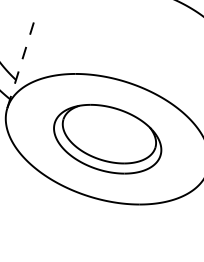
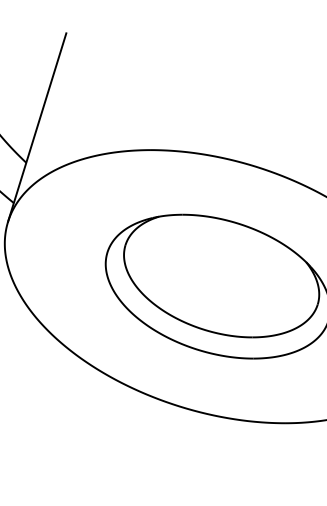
line: (21, 62) -> (37, 126), dashed -> solid

